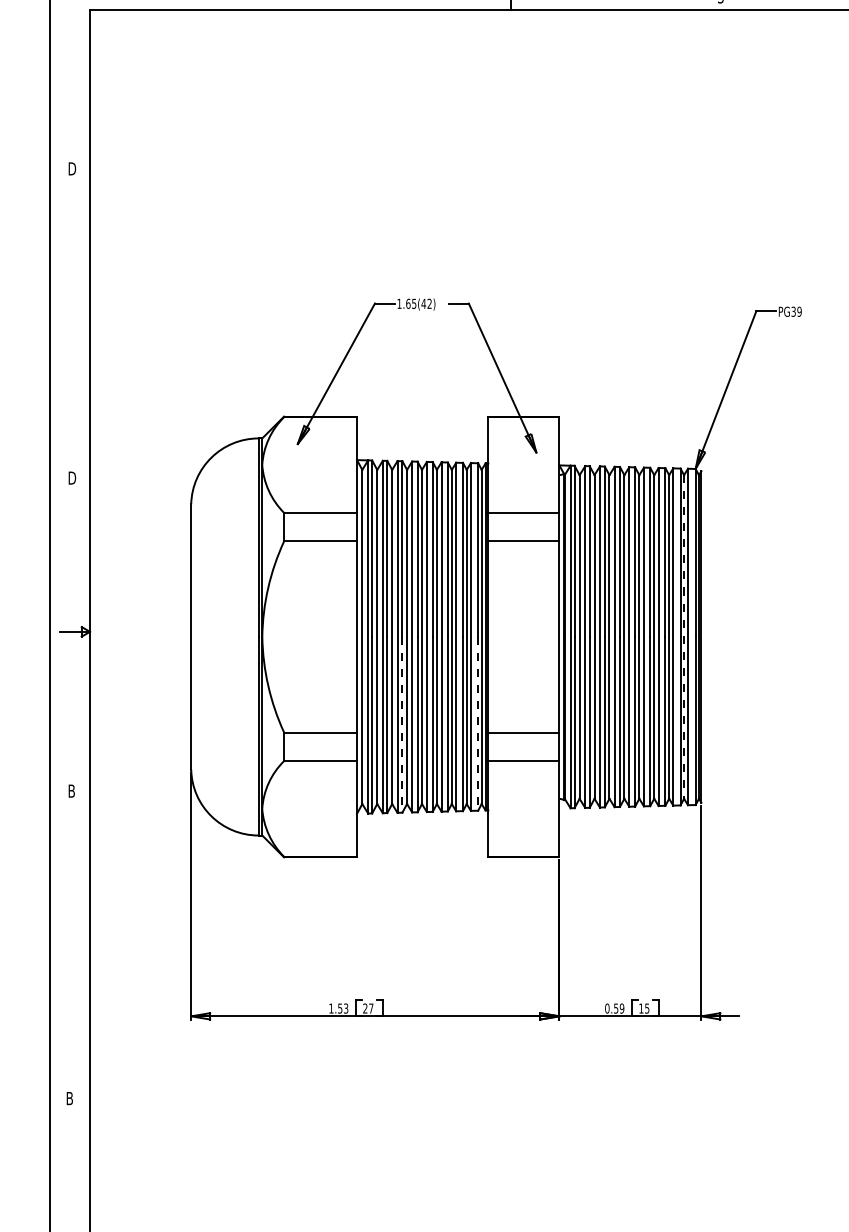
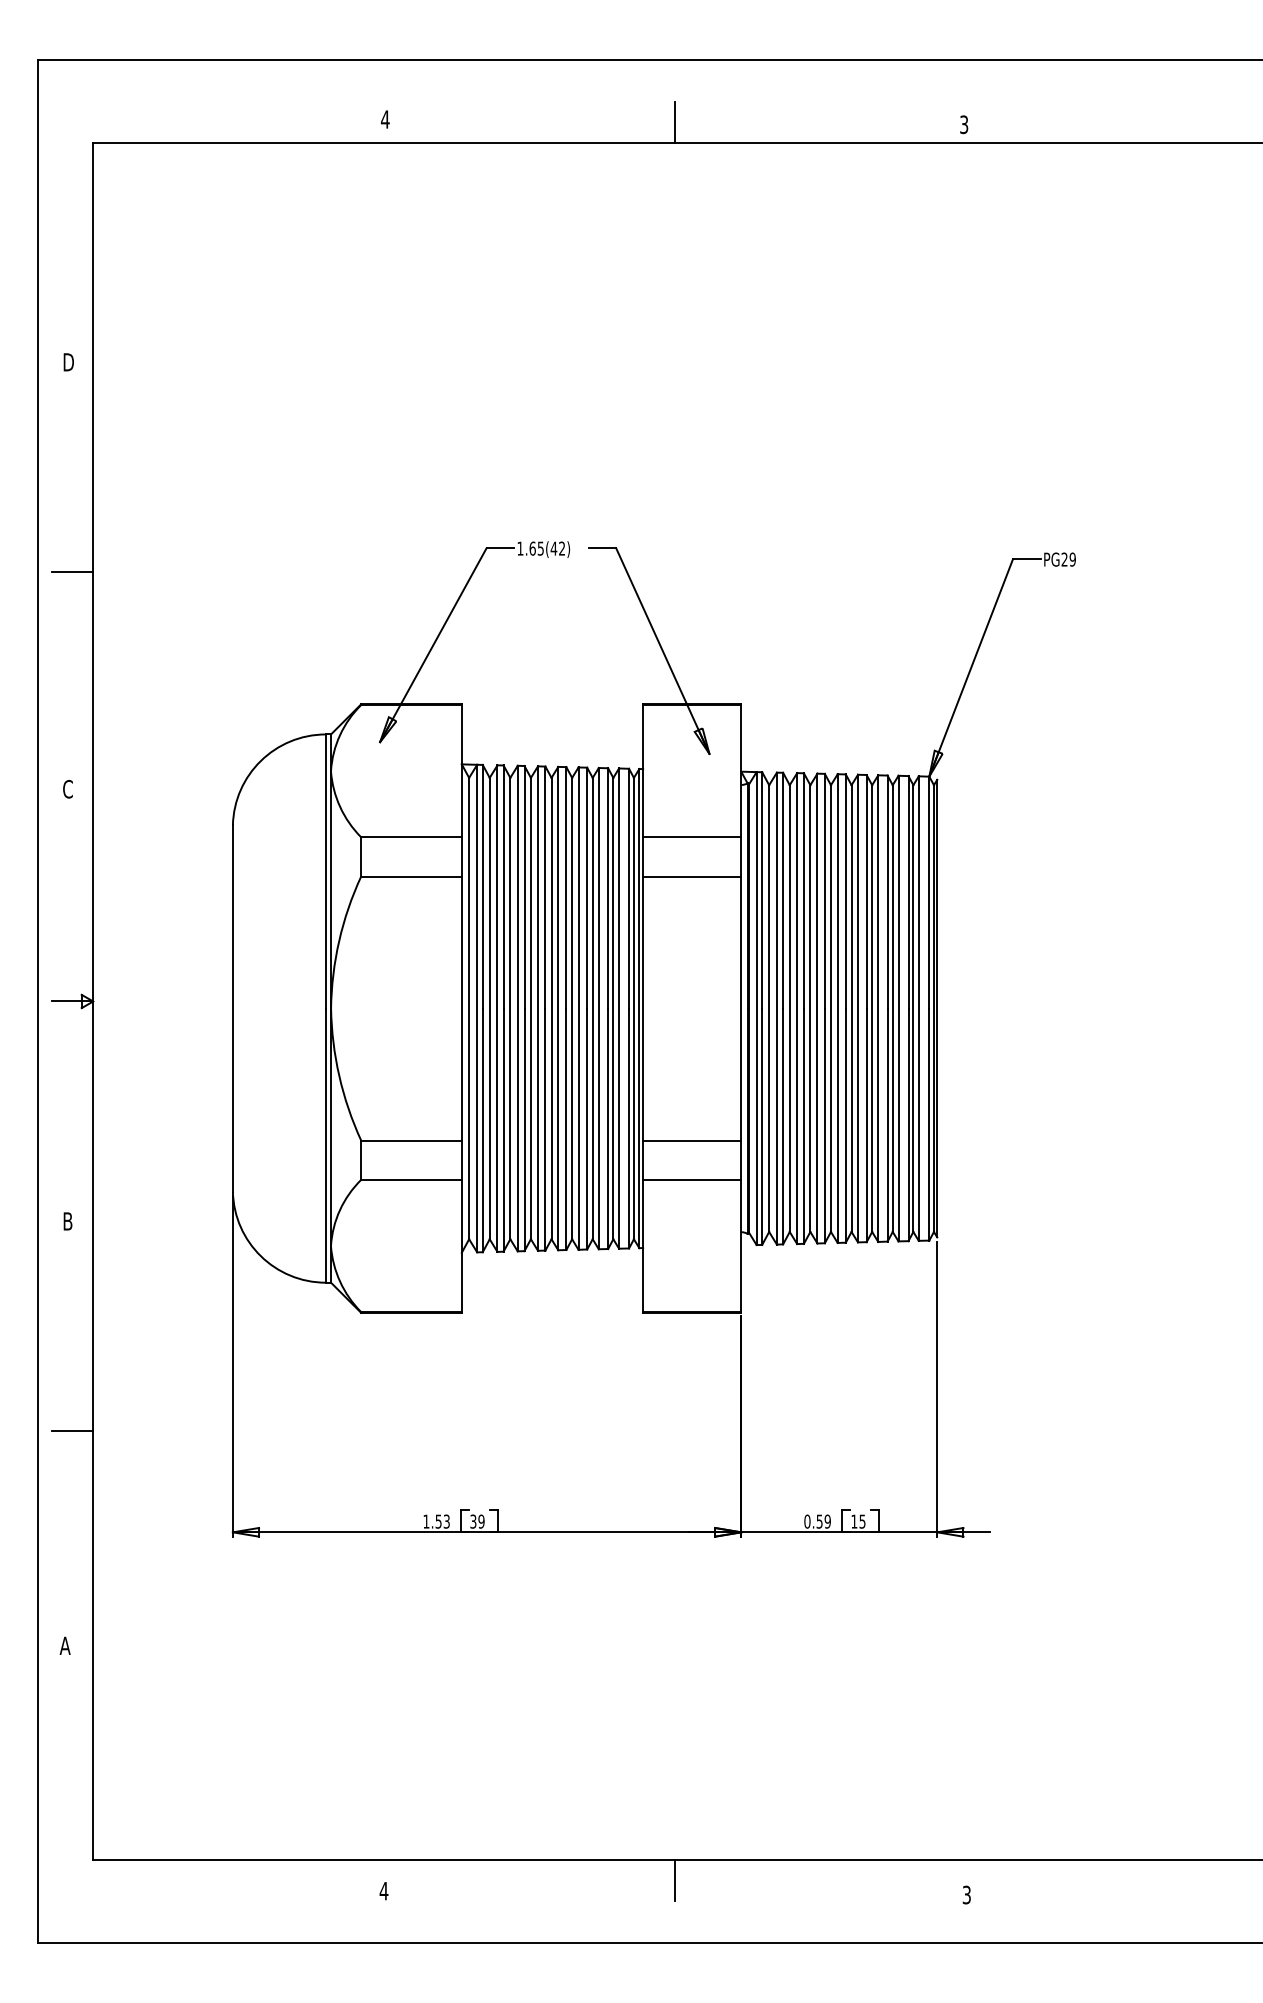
text: (793, 311) -> (1064, 559), PG39 -> PG29
line: (75, 321) -> (72, 572), added
text: (72, 478) -> (68, 789), D -> C
line: (684, 637) -> (913, 1009), dashed -> solid
line: (478, 723) -> (629, 1128), dashed -> solid
line: (402, 725) -> (524, 1130), dashed -> solid
line: (75, 942) -> (72, 1430), added
text: (368, 1008) -> (477, 1521), 27 -> 39
text: (69, 1098) -> (64, 1645), B -> A

